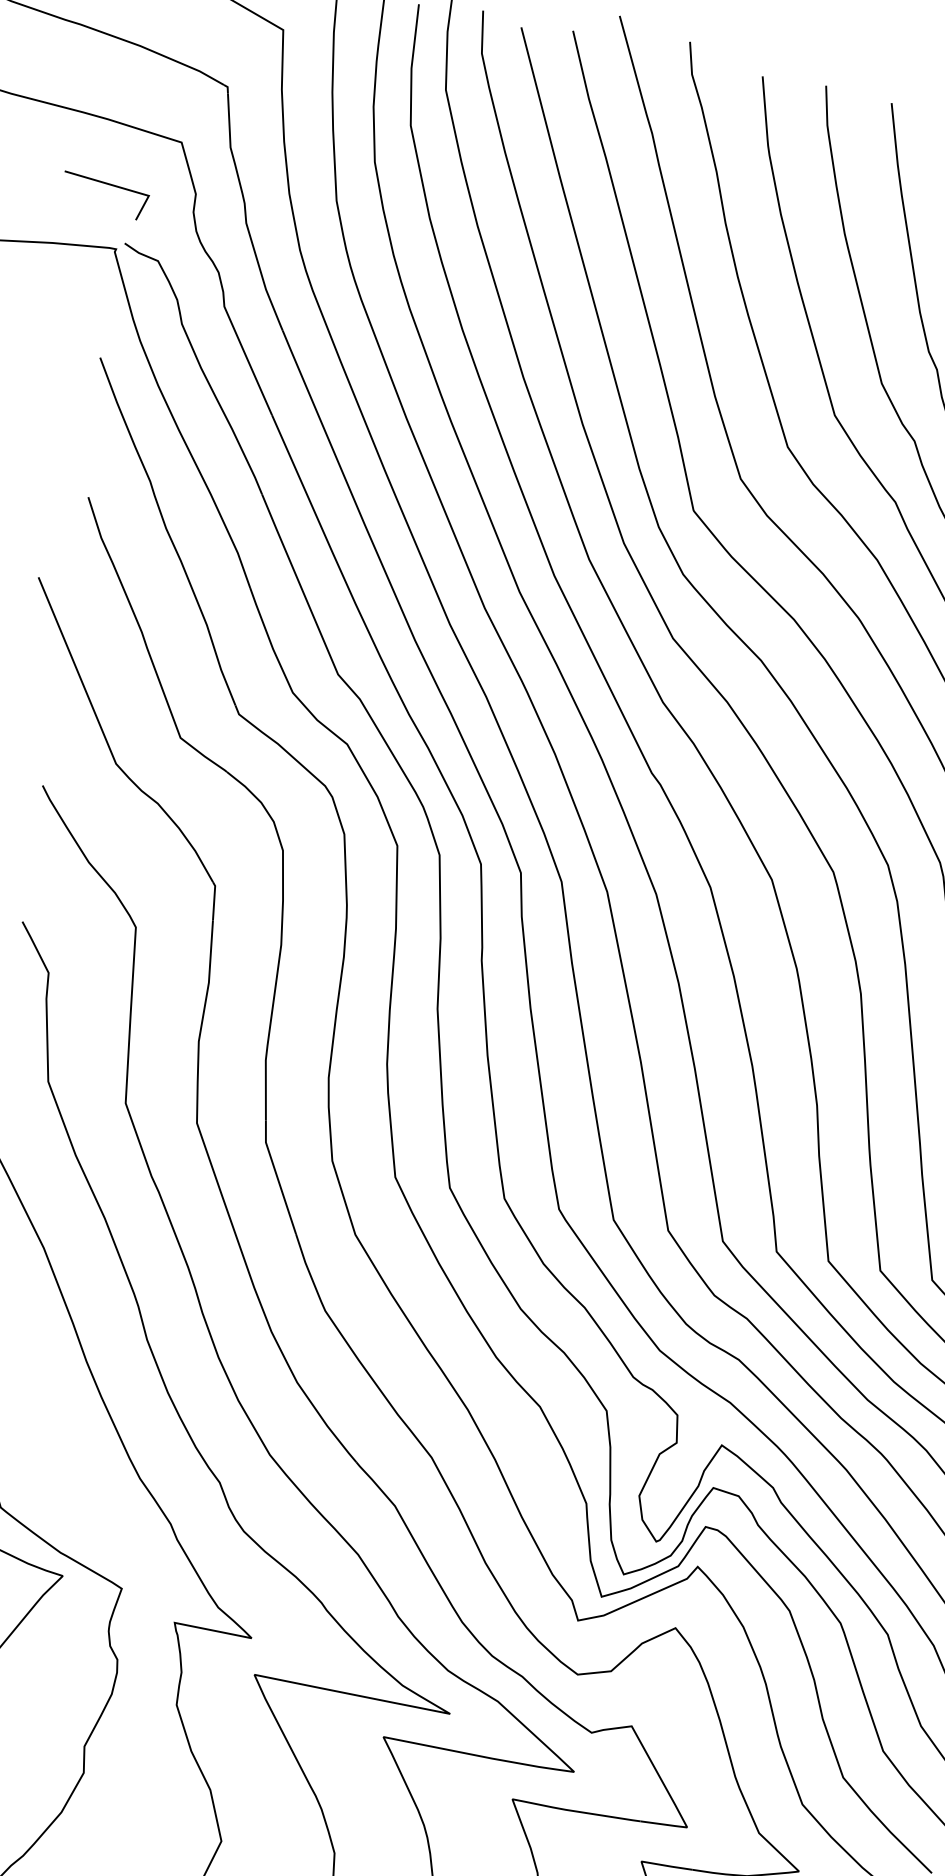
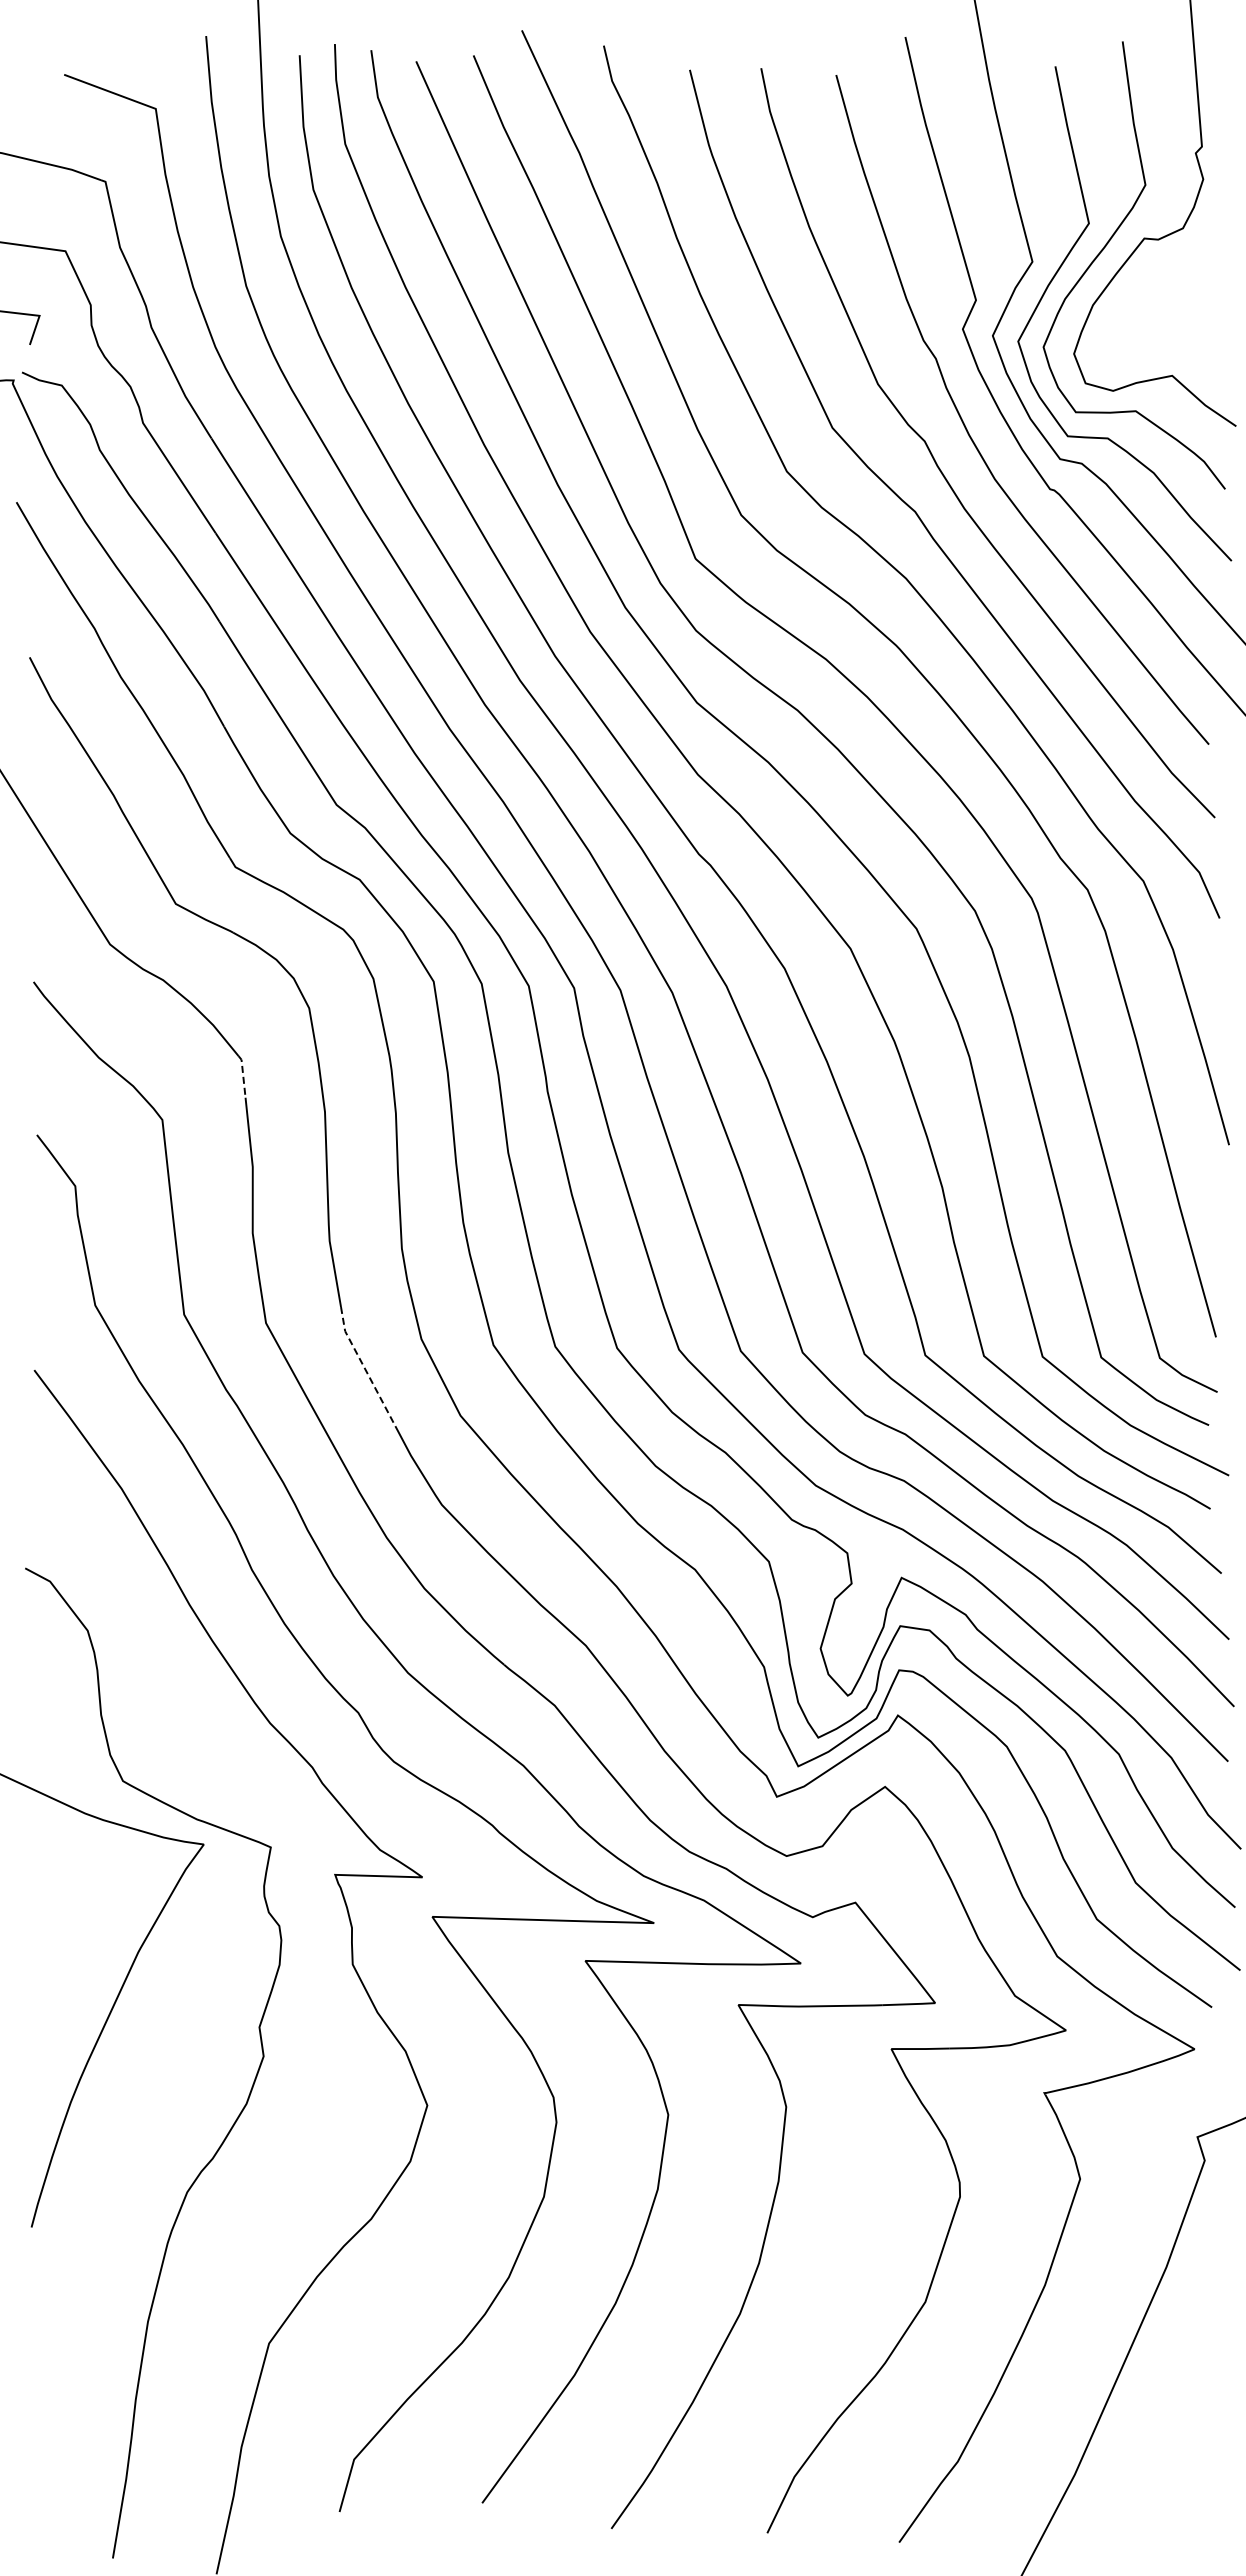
line: (214, 901) -> (243, 1076), solid -> dashed
line: (277, 1177) -> (364, 1367), solid -> dashed

